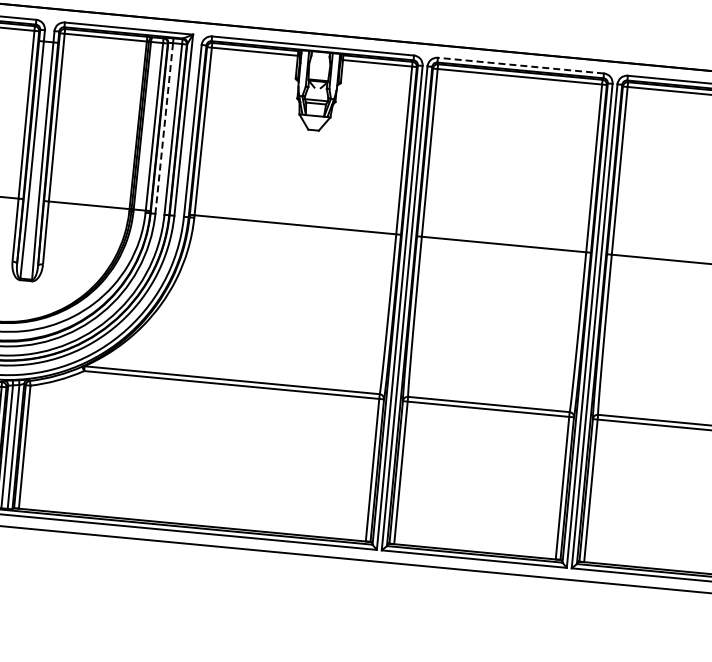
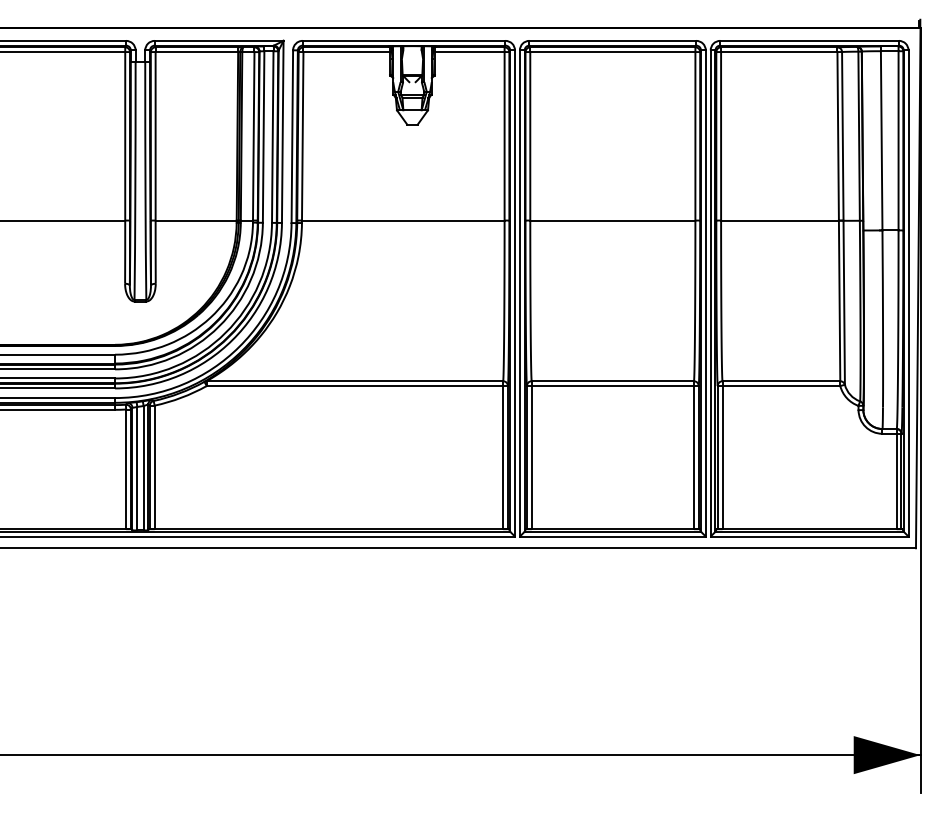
line: (520, 65) -> (612, 40), dashed -> solid
line: (164, 128) -> (263, 137), dashed -> solid

